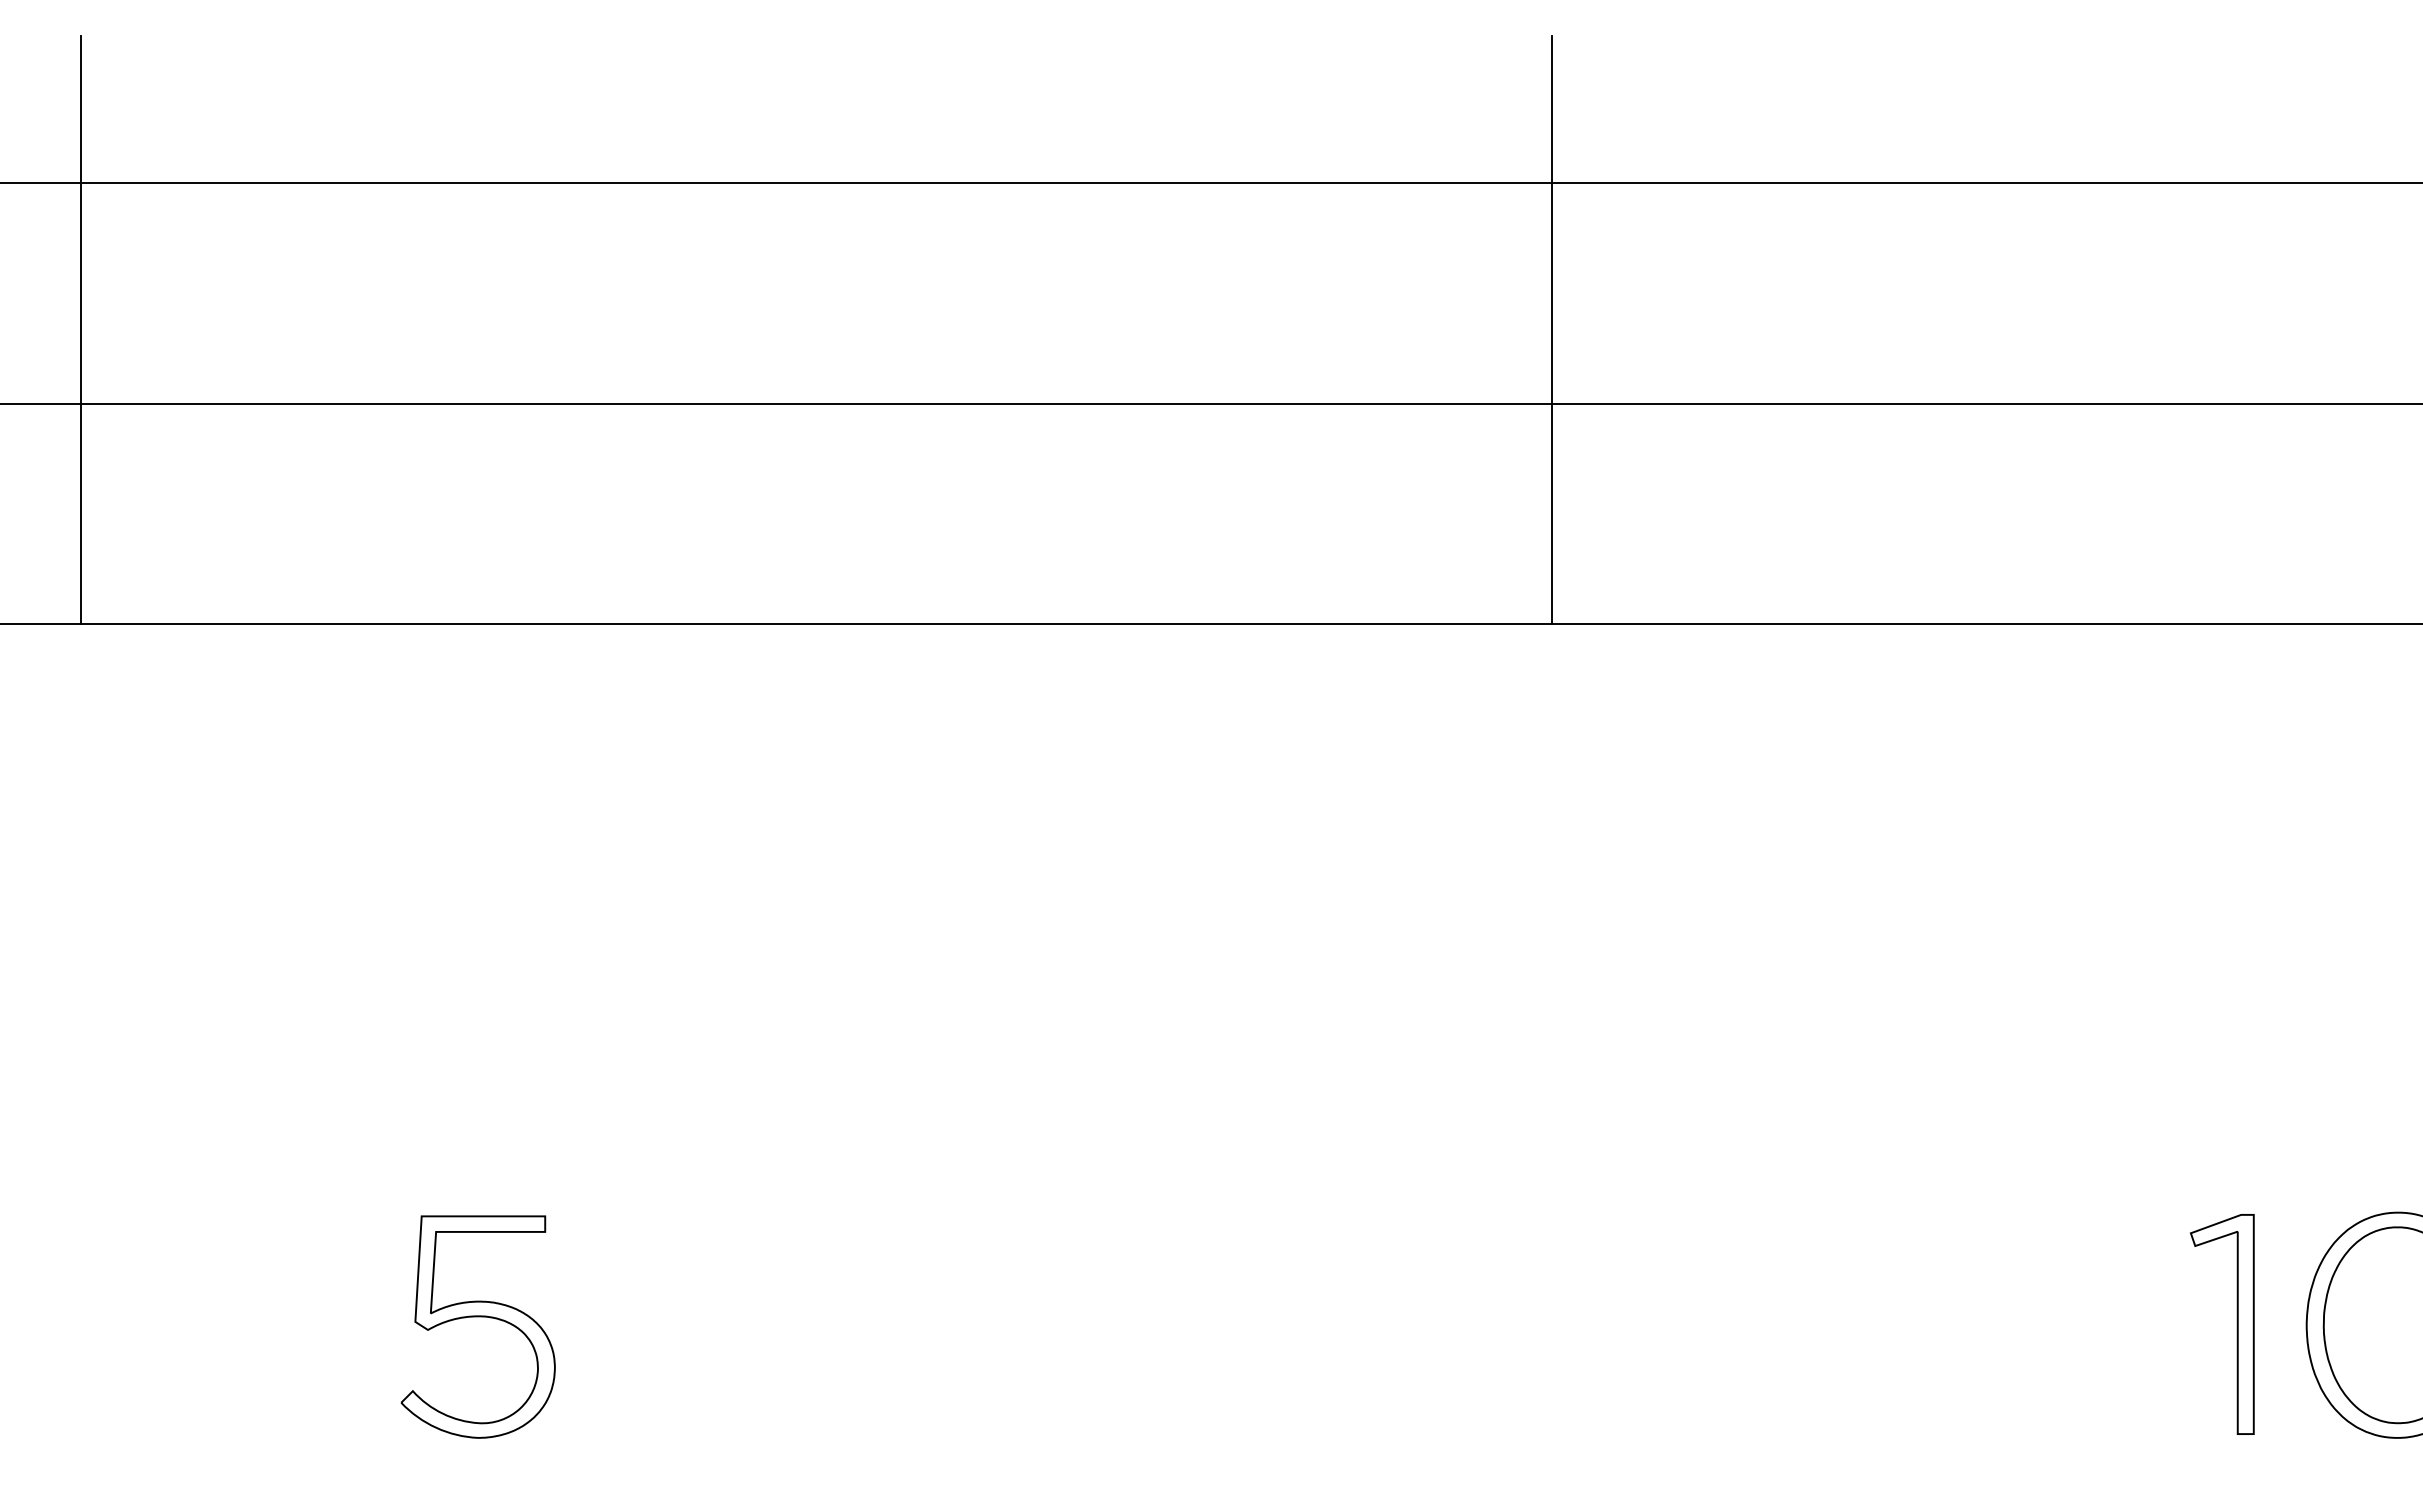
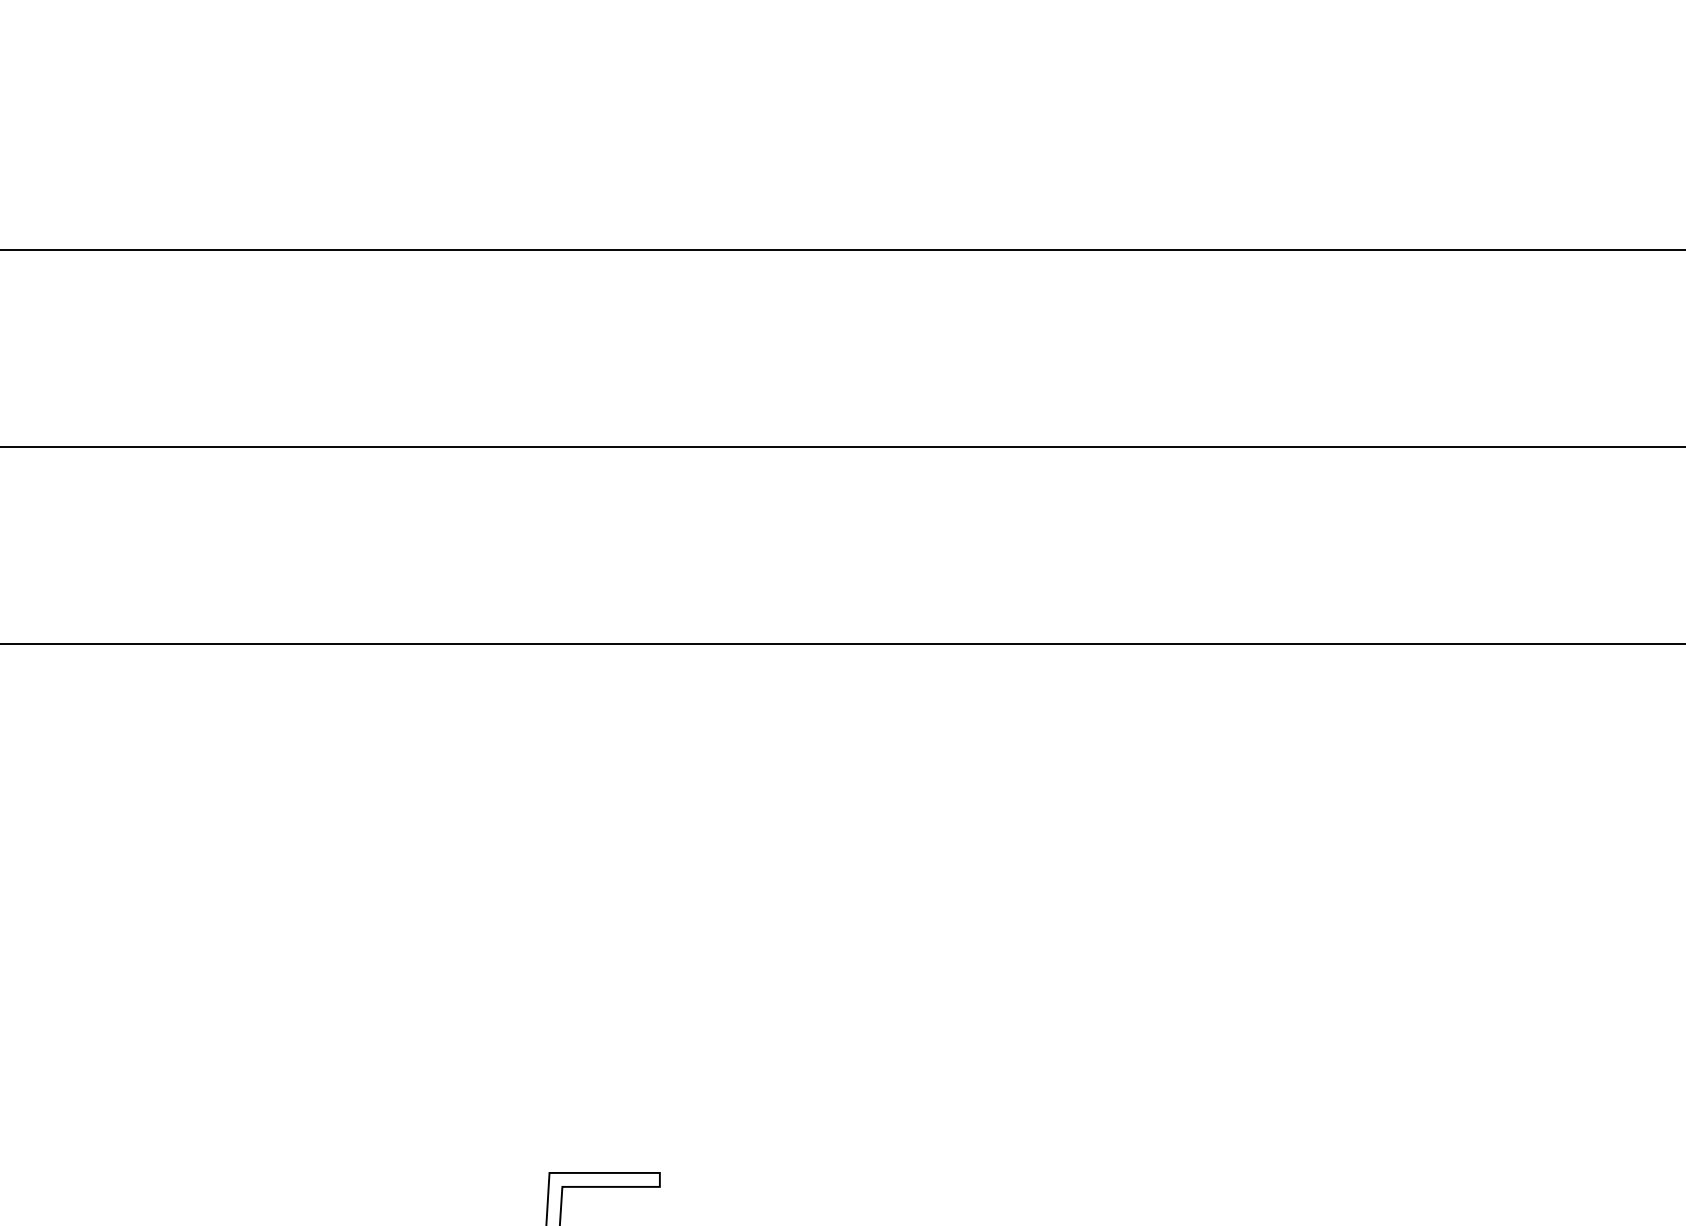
line: (81, 330) -> (245, 381), removed
line: (1551, 330) -> (1559, 381), removed

